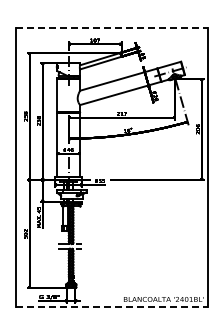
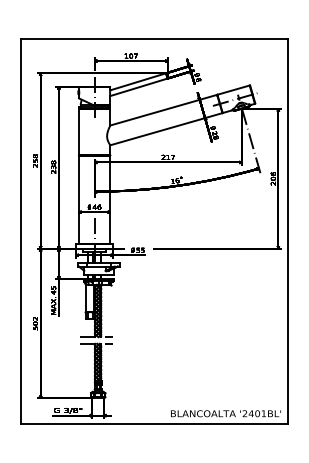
line: (112, 28) -> (155, 39), dashed -> solid
line: (112, 306) -> (155, 423), dashed -> solid

